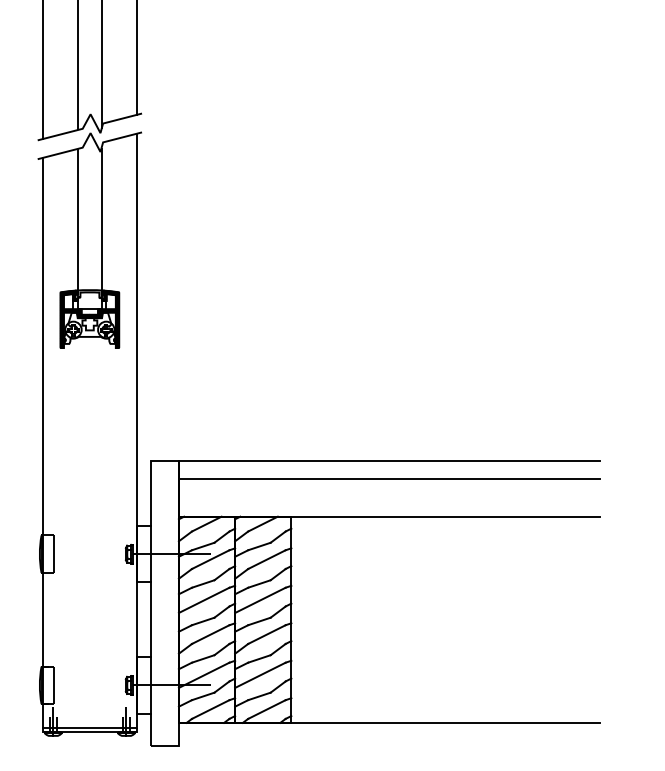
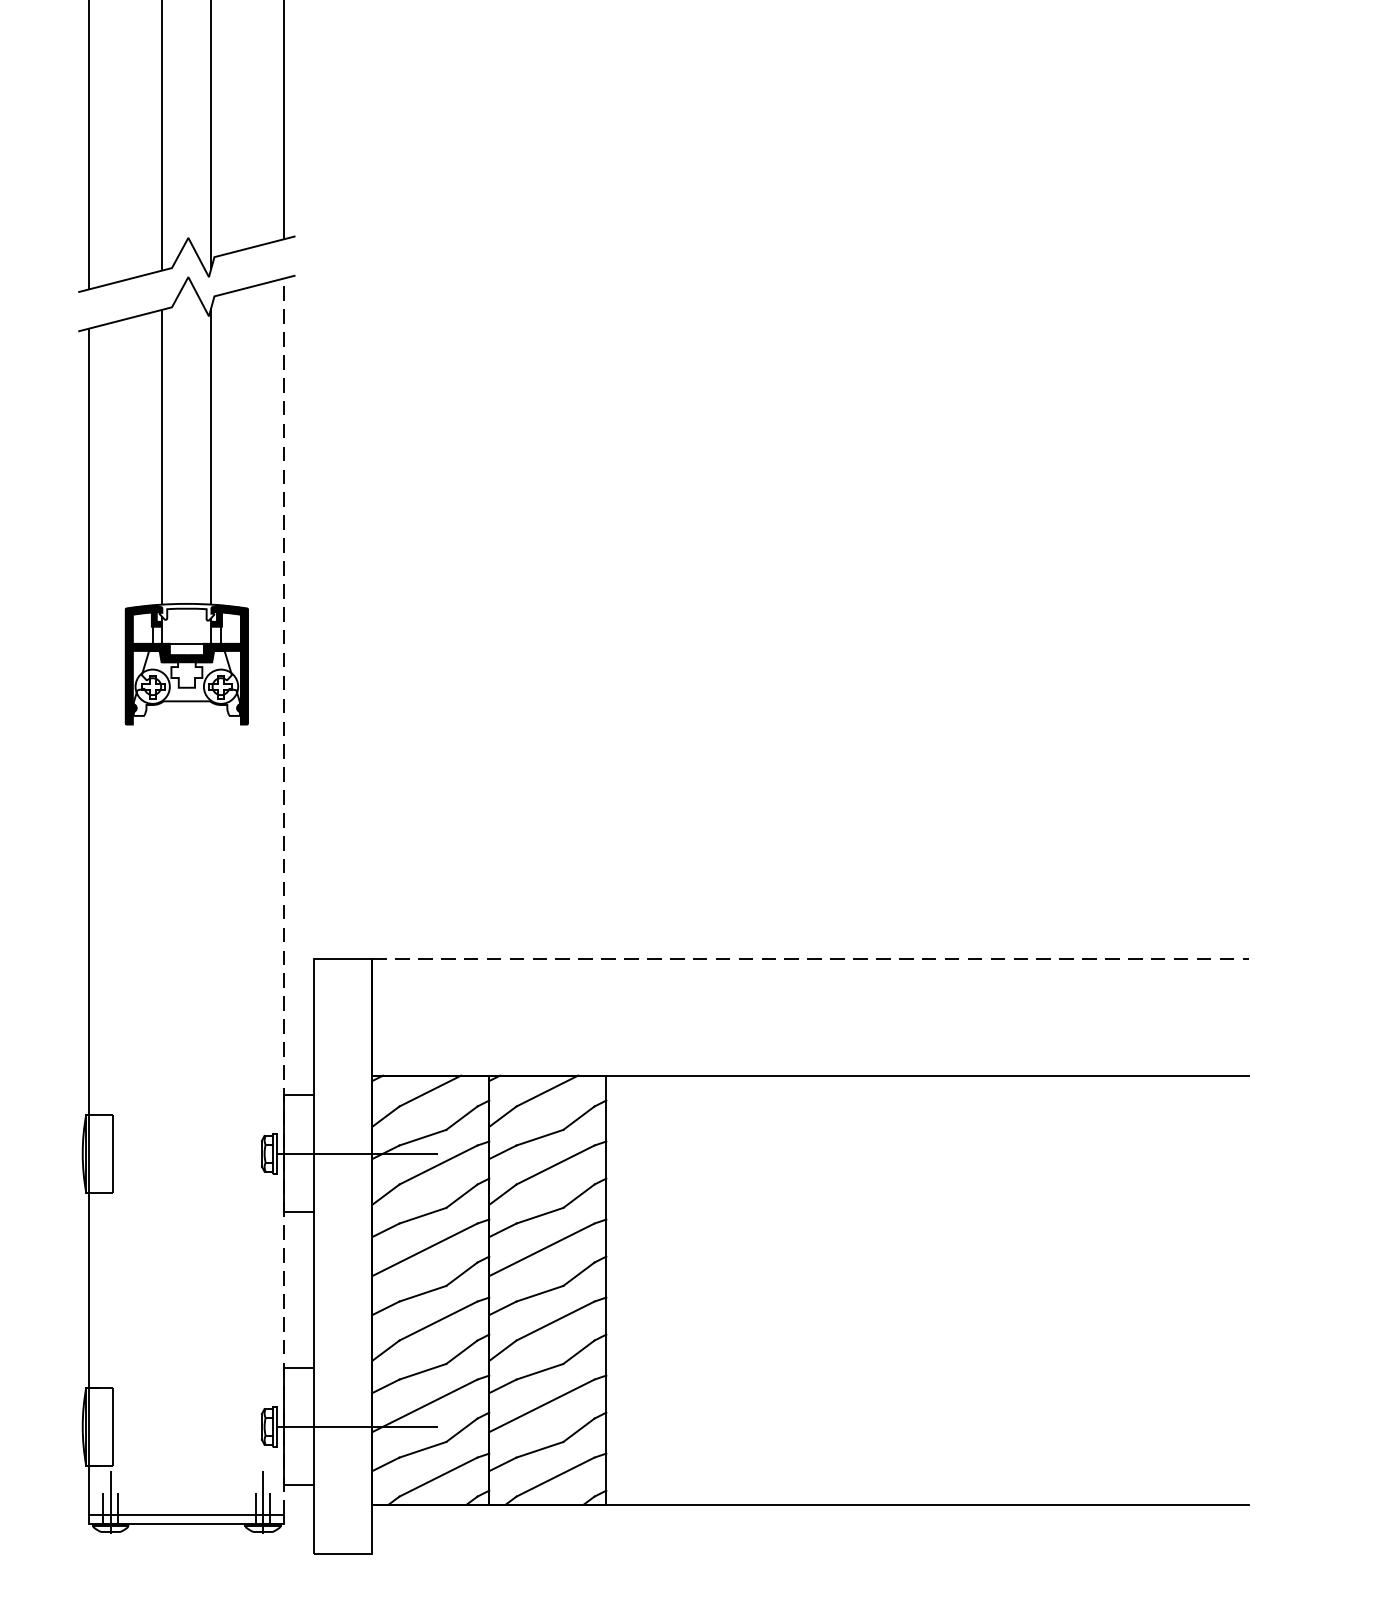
line: (136, 430) -> (283, 896), solid -> dashed
line: (389, 460) -> (810, 958), solid -> dashed
line: (388, 479) -> (808, 998), removed

